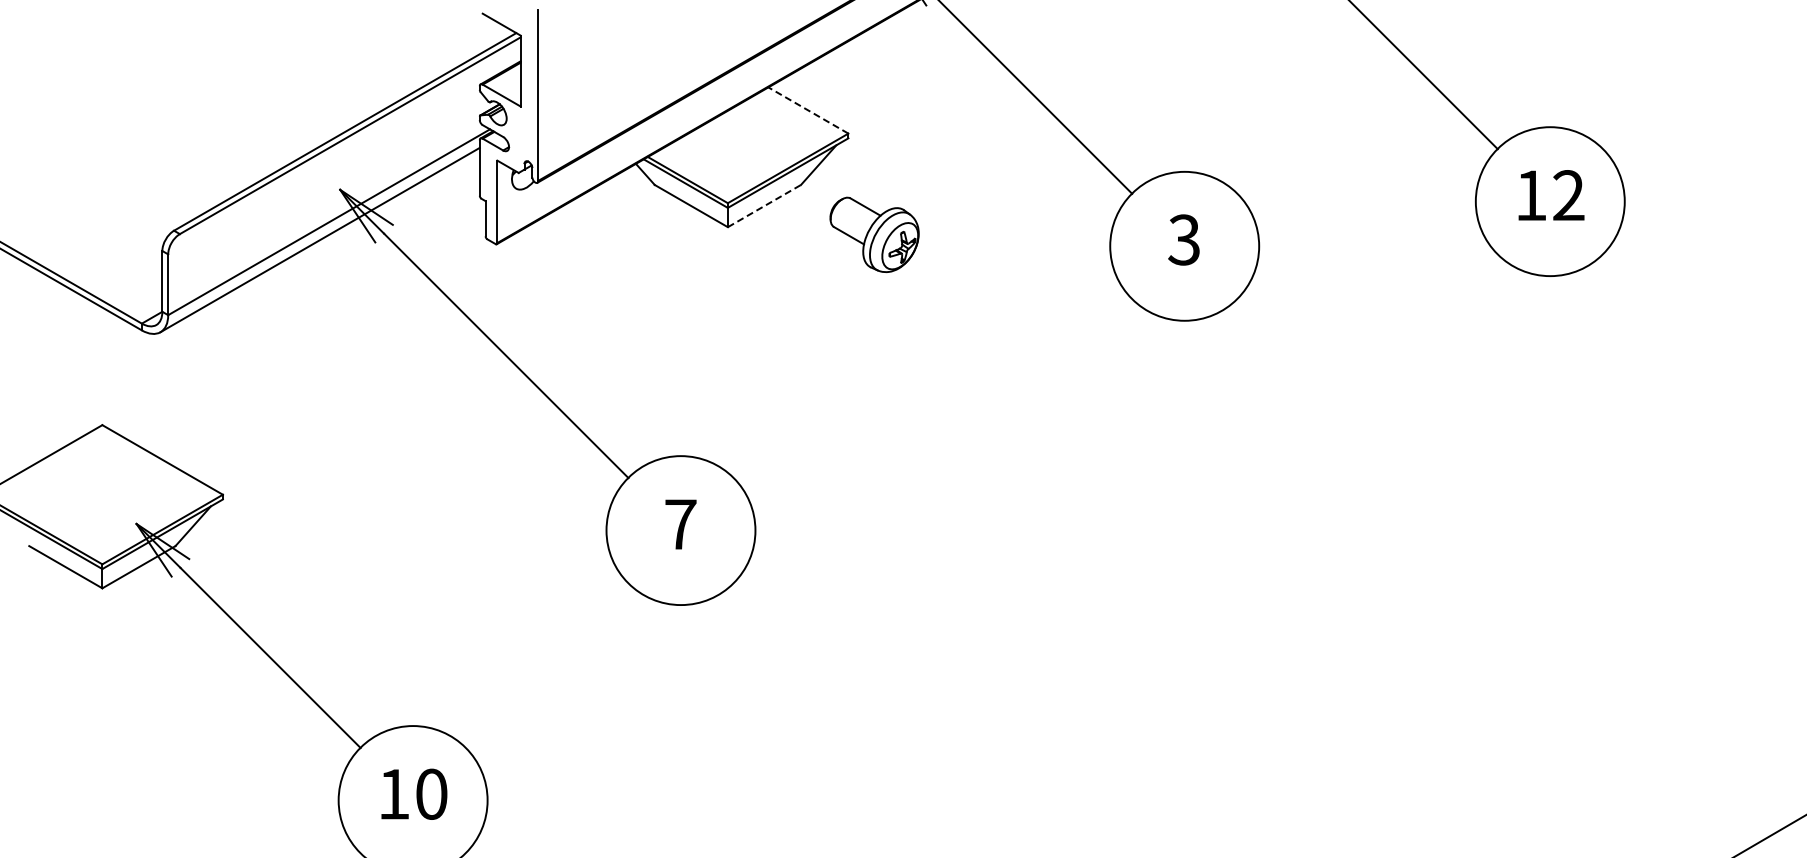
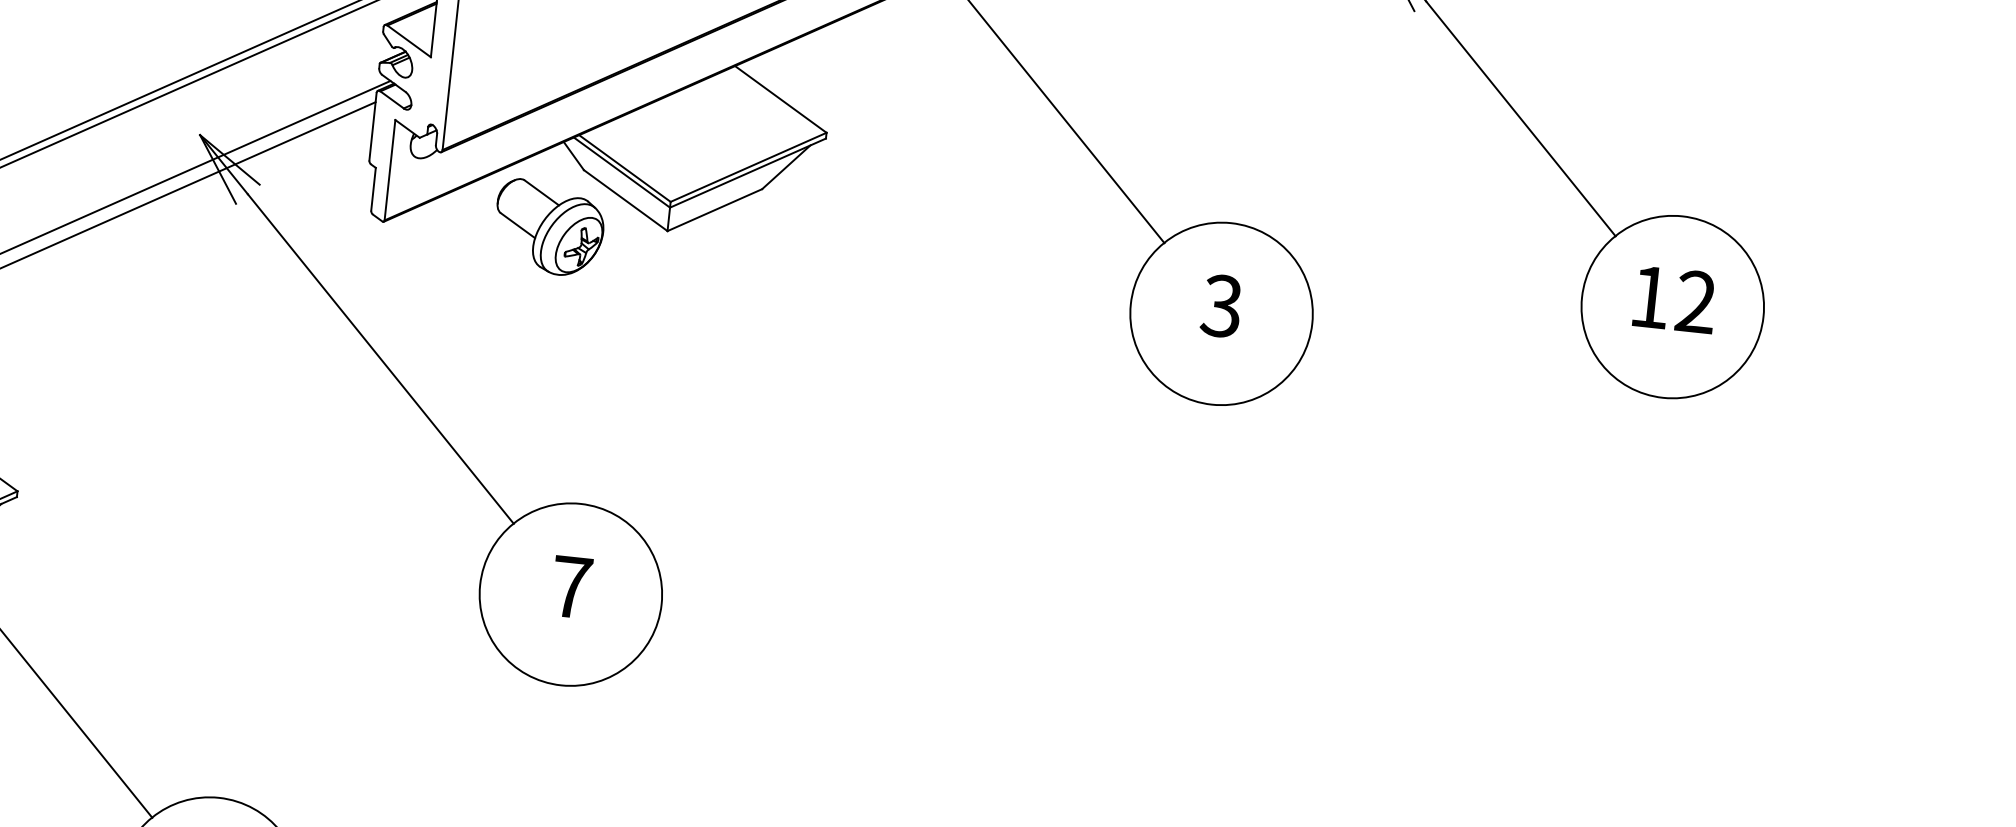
line: (807, 110) -> (779, 99), dashed -> solid
line: (764, 205) -> (714, 209), dashed -> solid
part: (874, 234) -> (549, 227), moved

